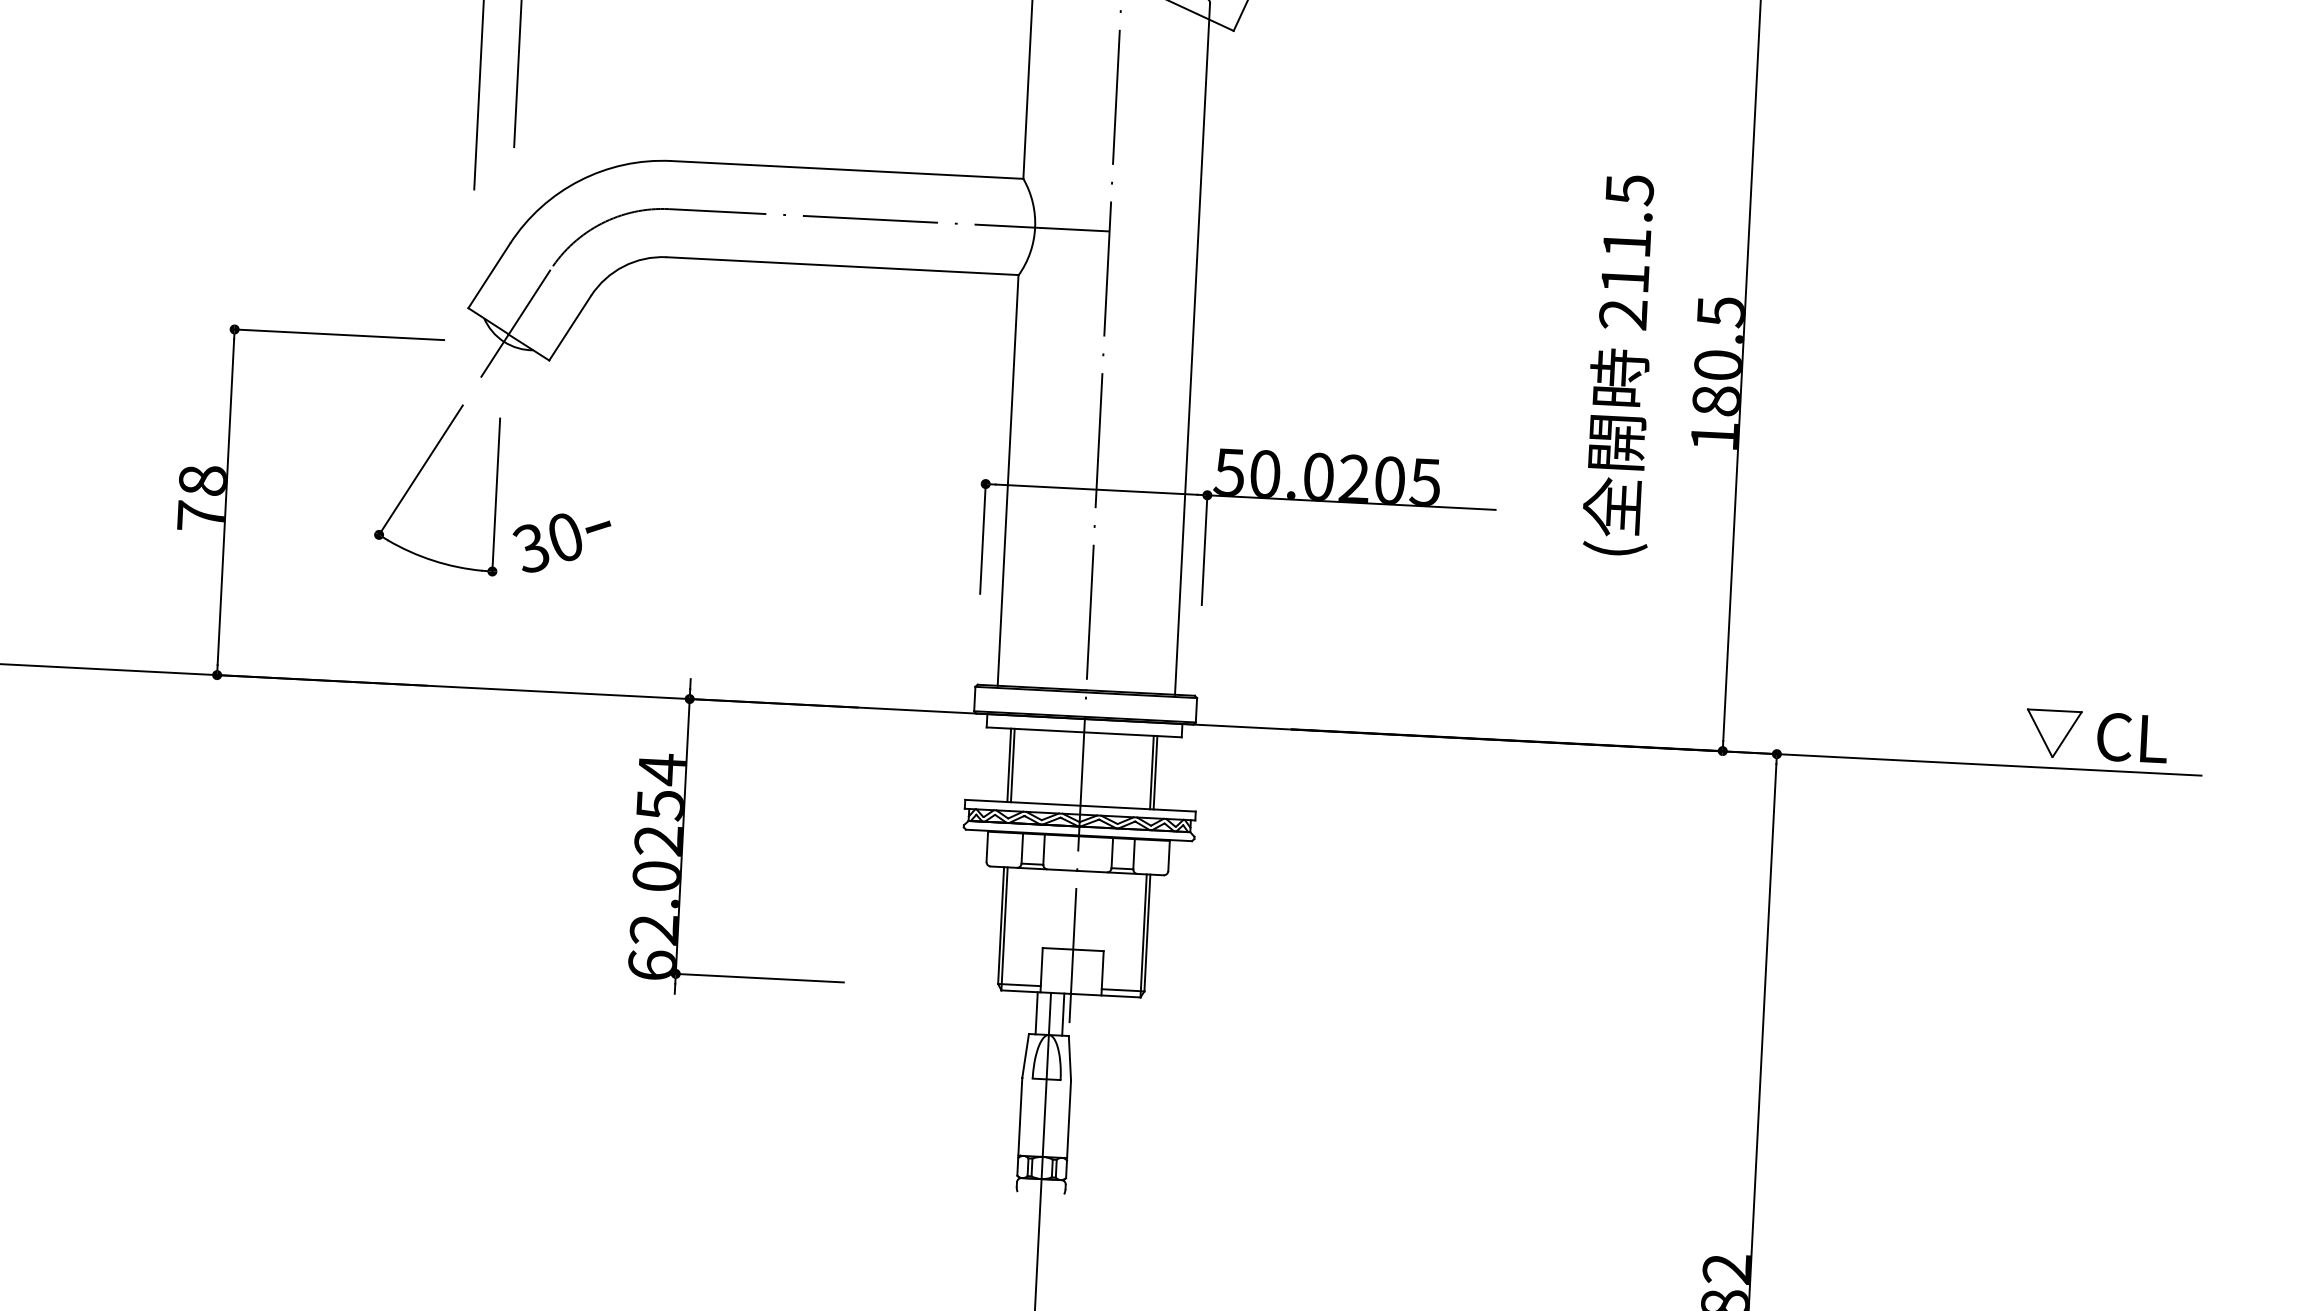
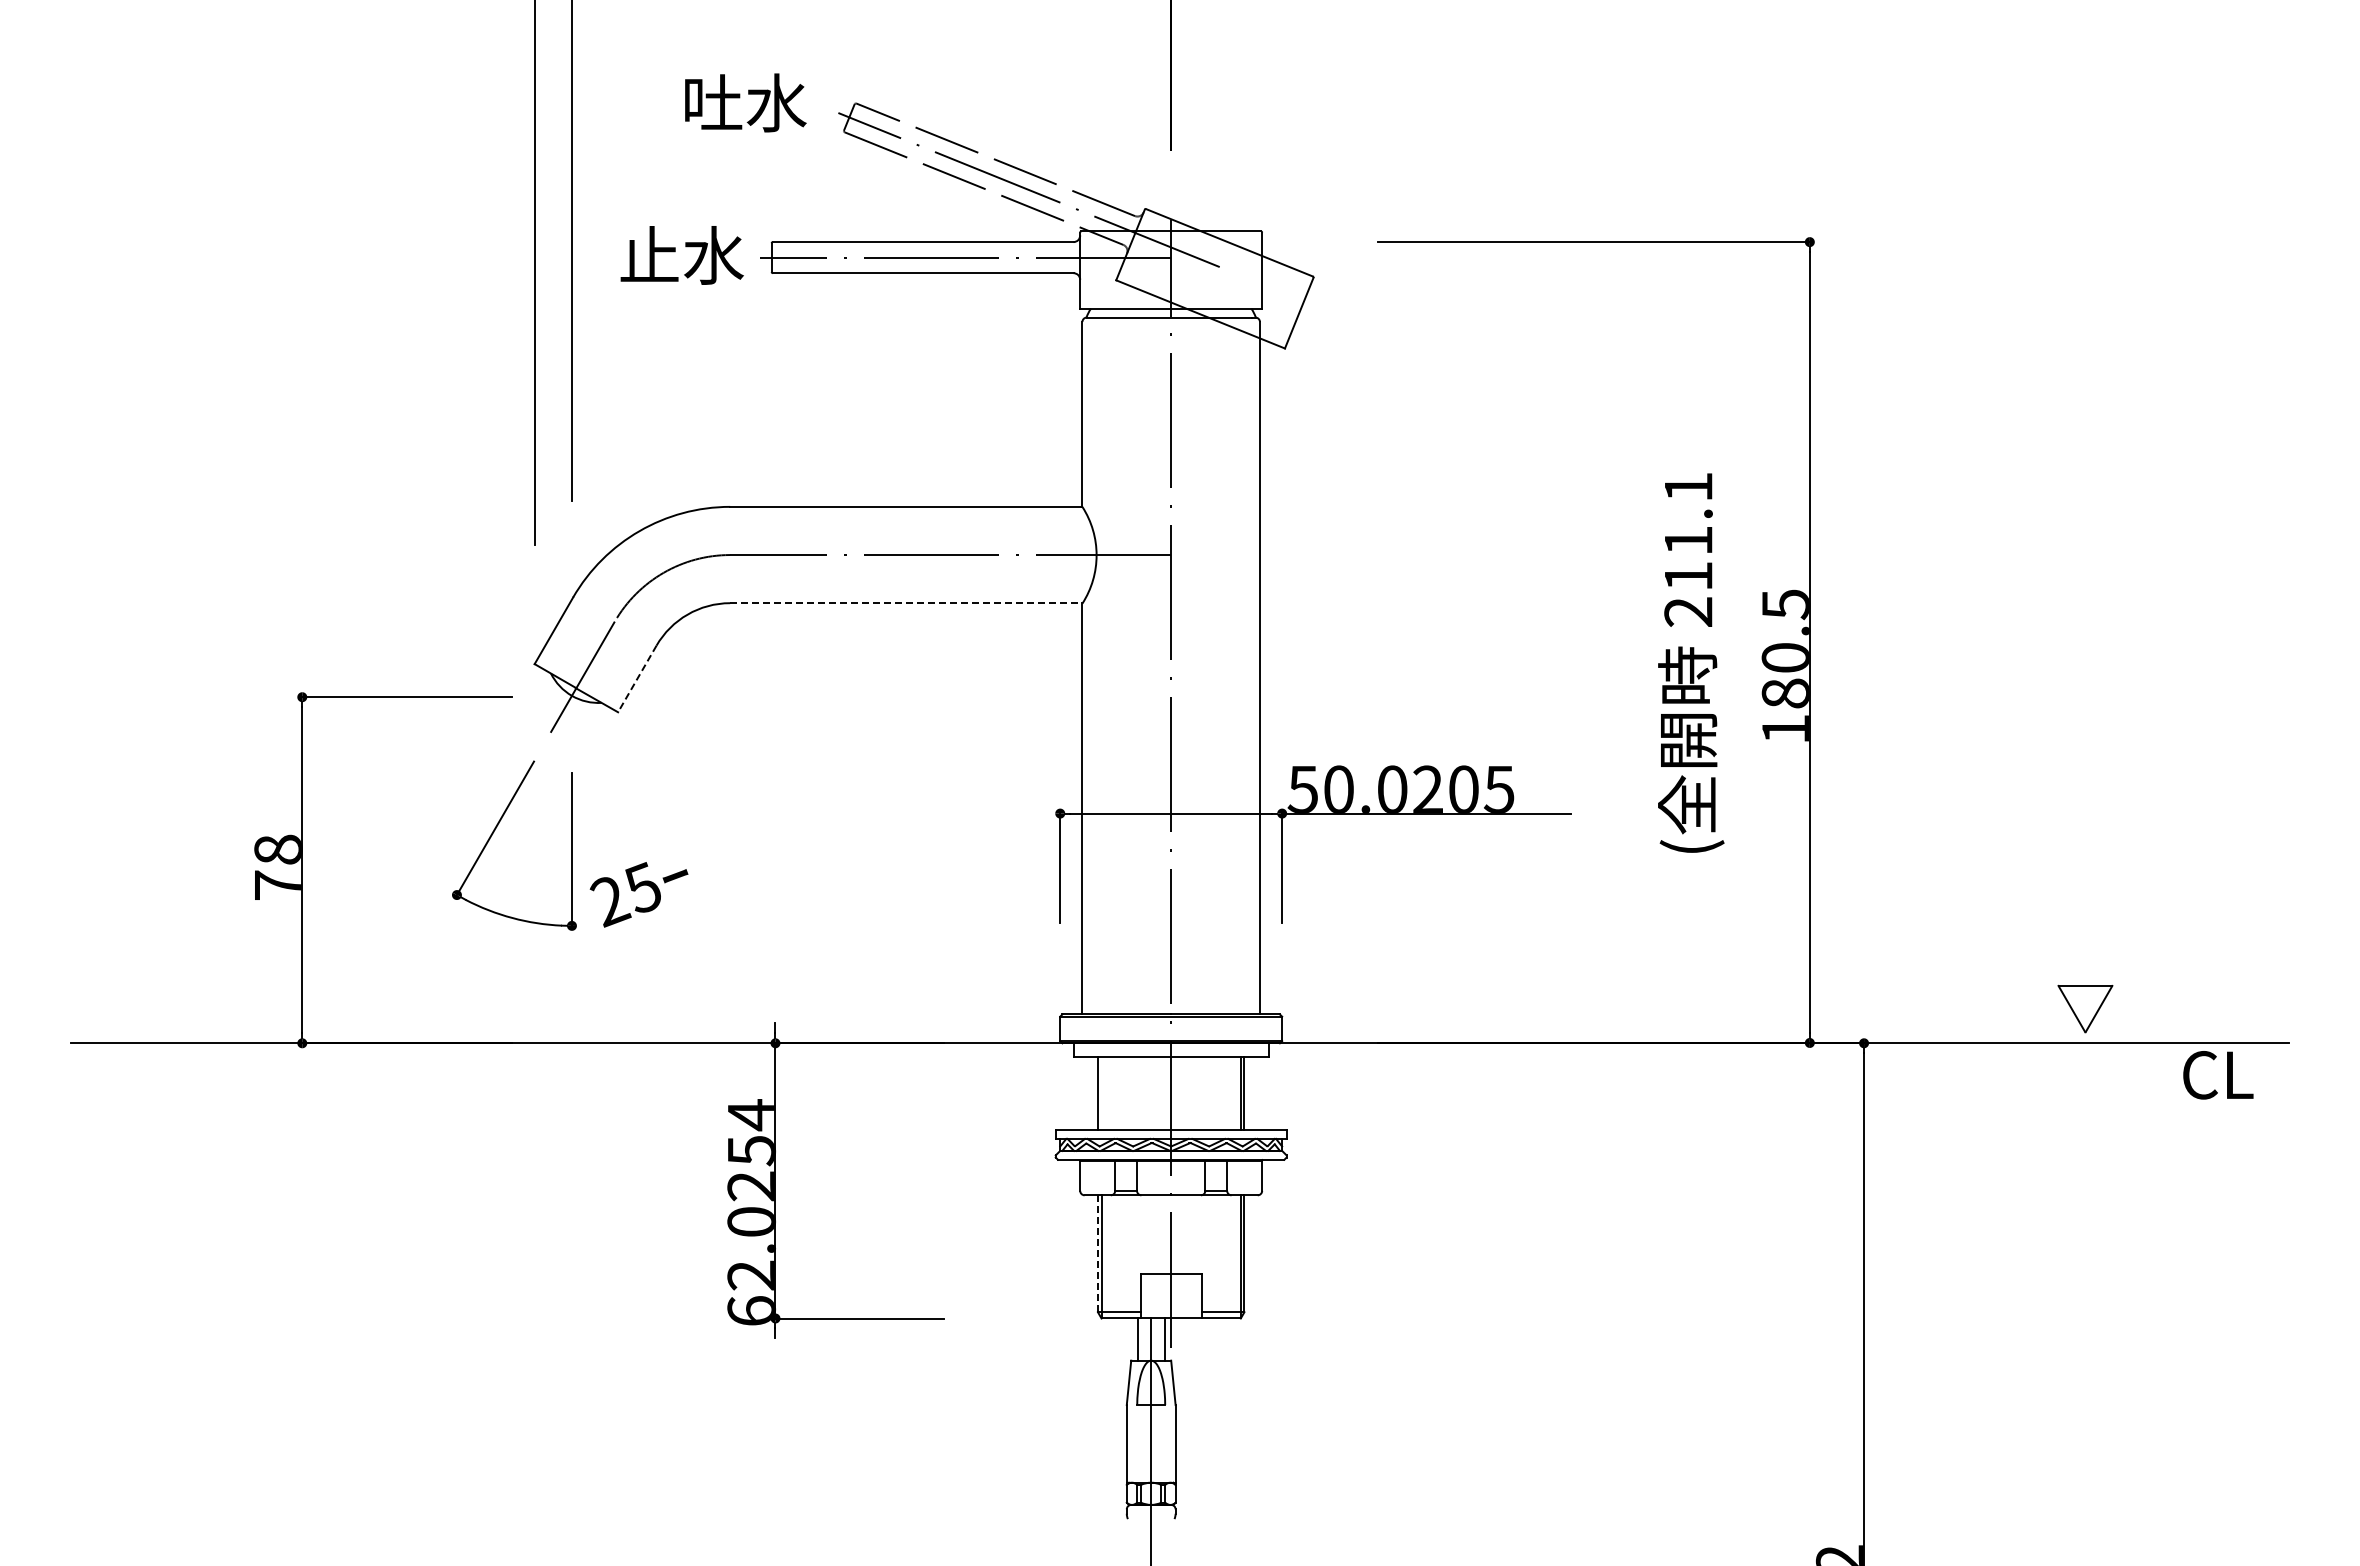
text: (1629, 190) -> (1688, 487), 211.5 -> 211.1
line: (842, 266) -> (906, 603), solid -> dashed
line: (570, 328) -> (637, 679), solid -> dashed
text: (546, 542) -> (624, 894), 30 -> 25
part: (2053, 733) -> (2085, 1008), moved
text: (2132, 738) -> (2218, 1075), moved
line: (1012, 765) -> (1101, 1093), removed
line: (1000, 926) -> (1097, 1254), solid -> dashed

